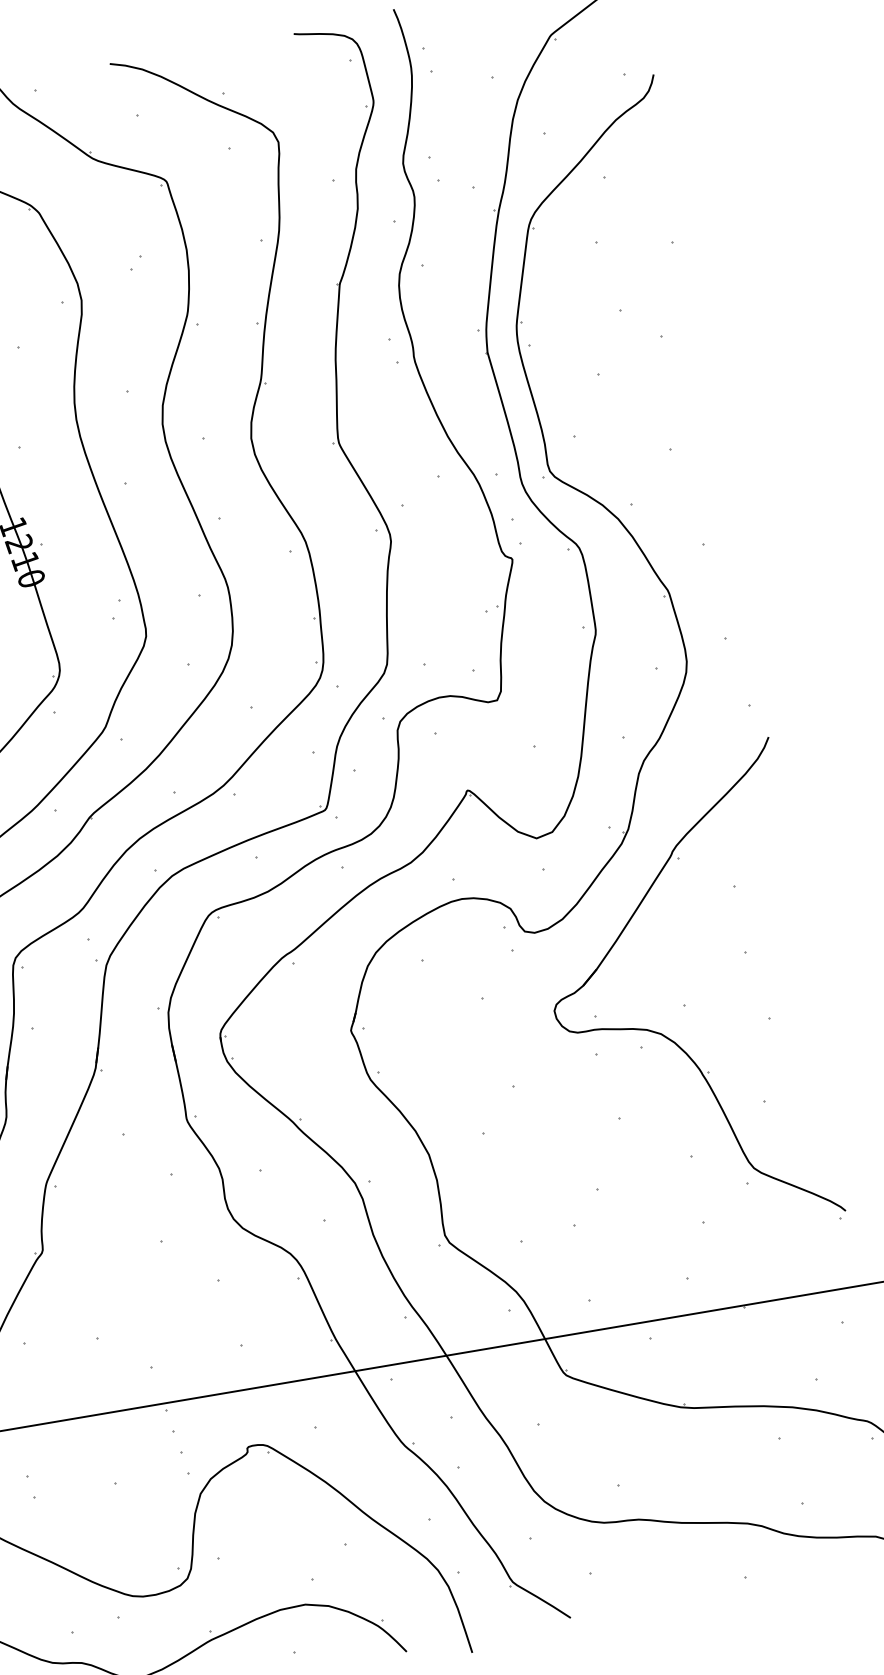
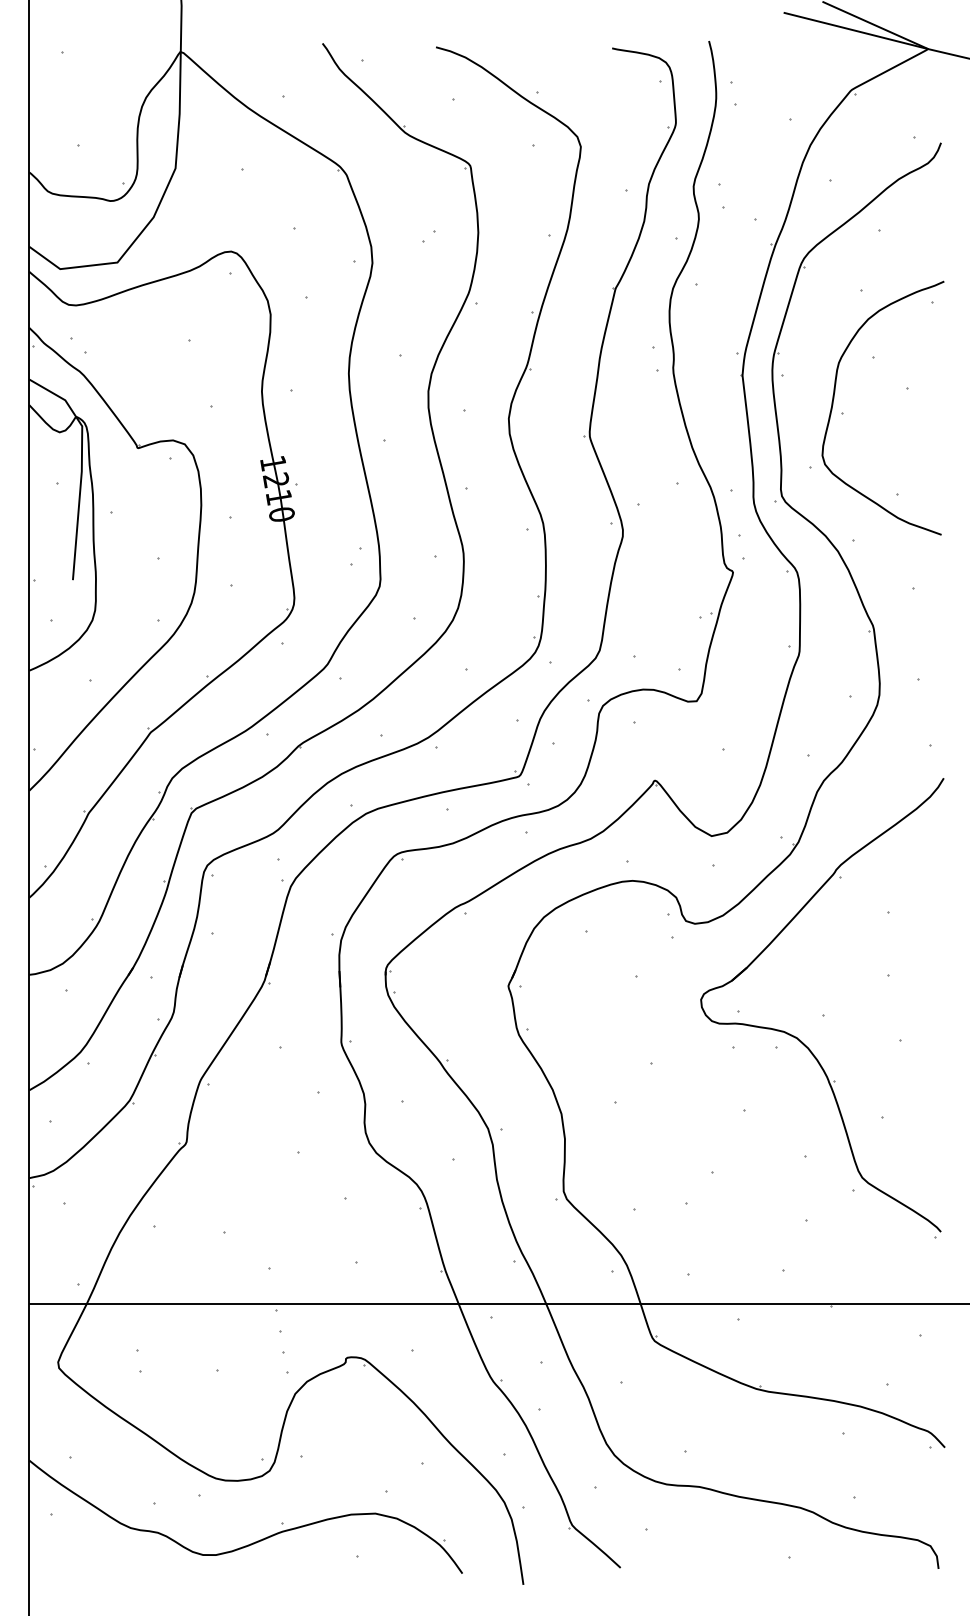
curve: (587, 360) -> (834, 398), added

